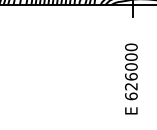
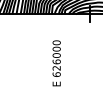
text: (131, 79) -> (56, 63), moved

